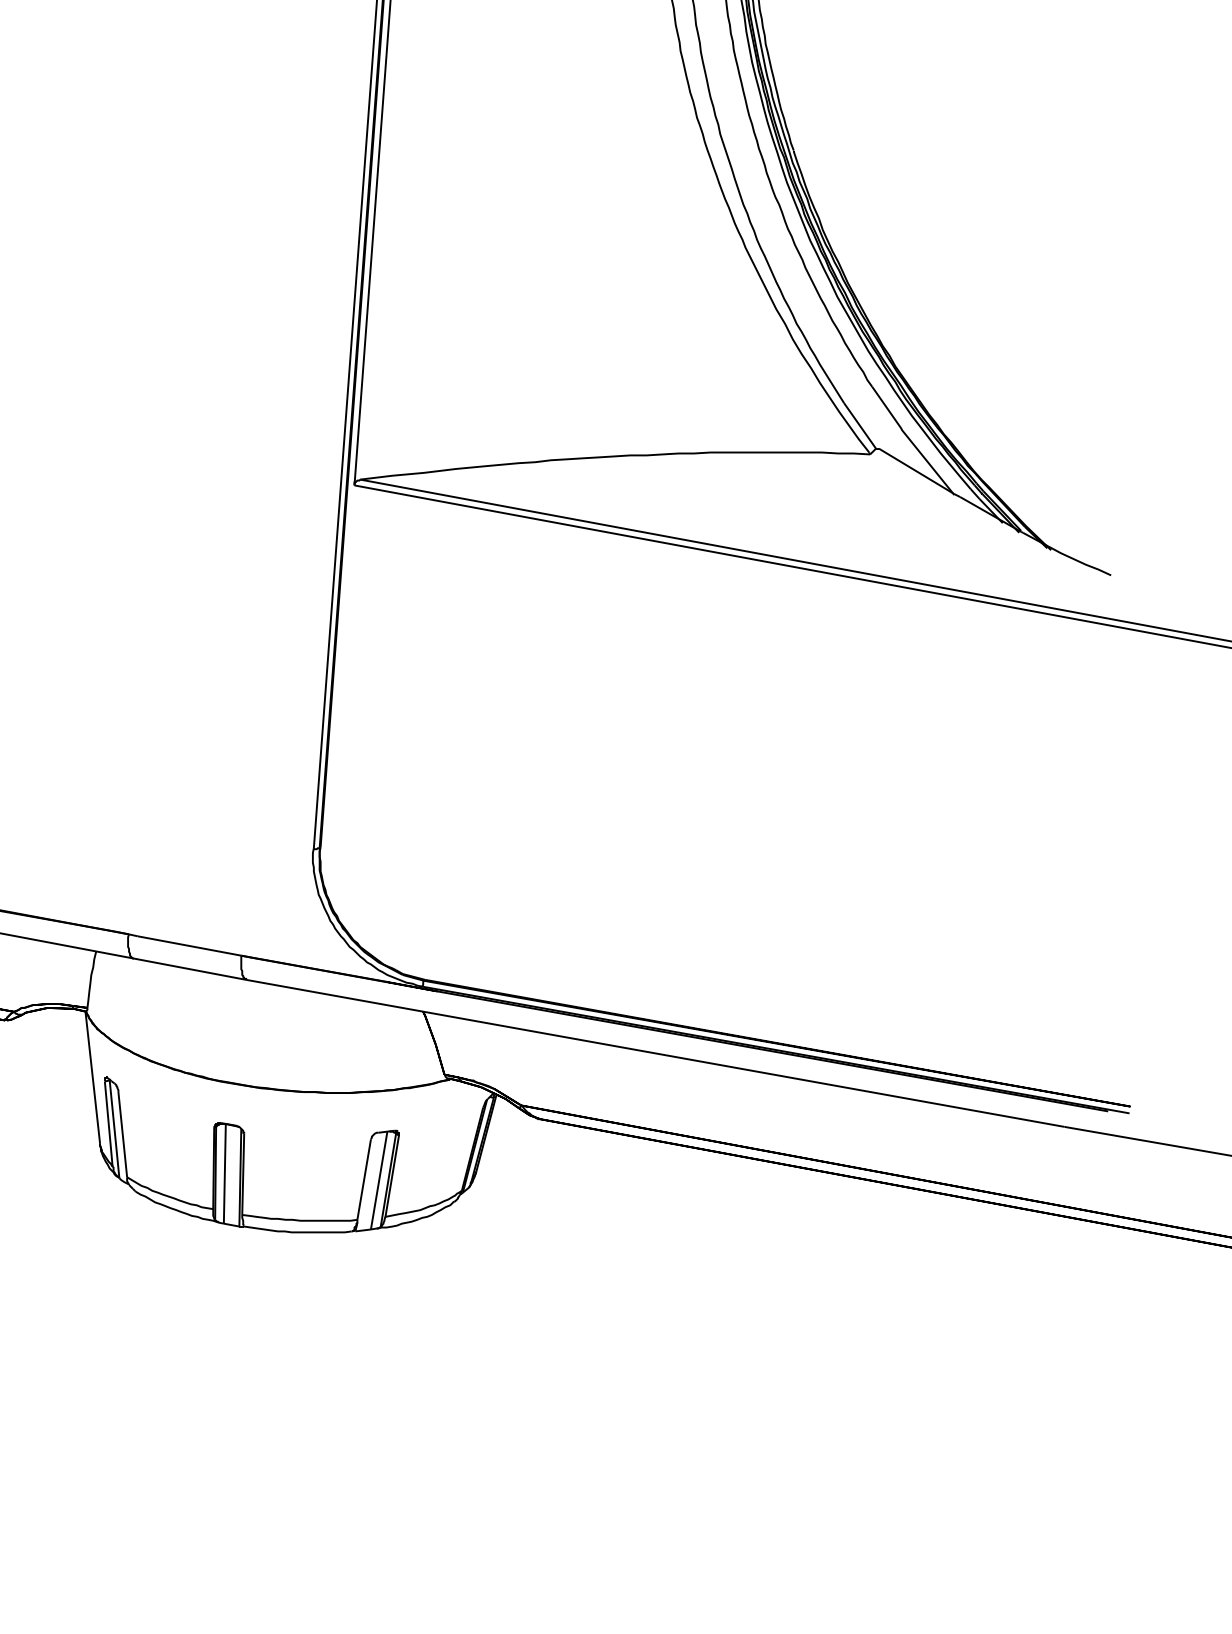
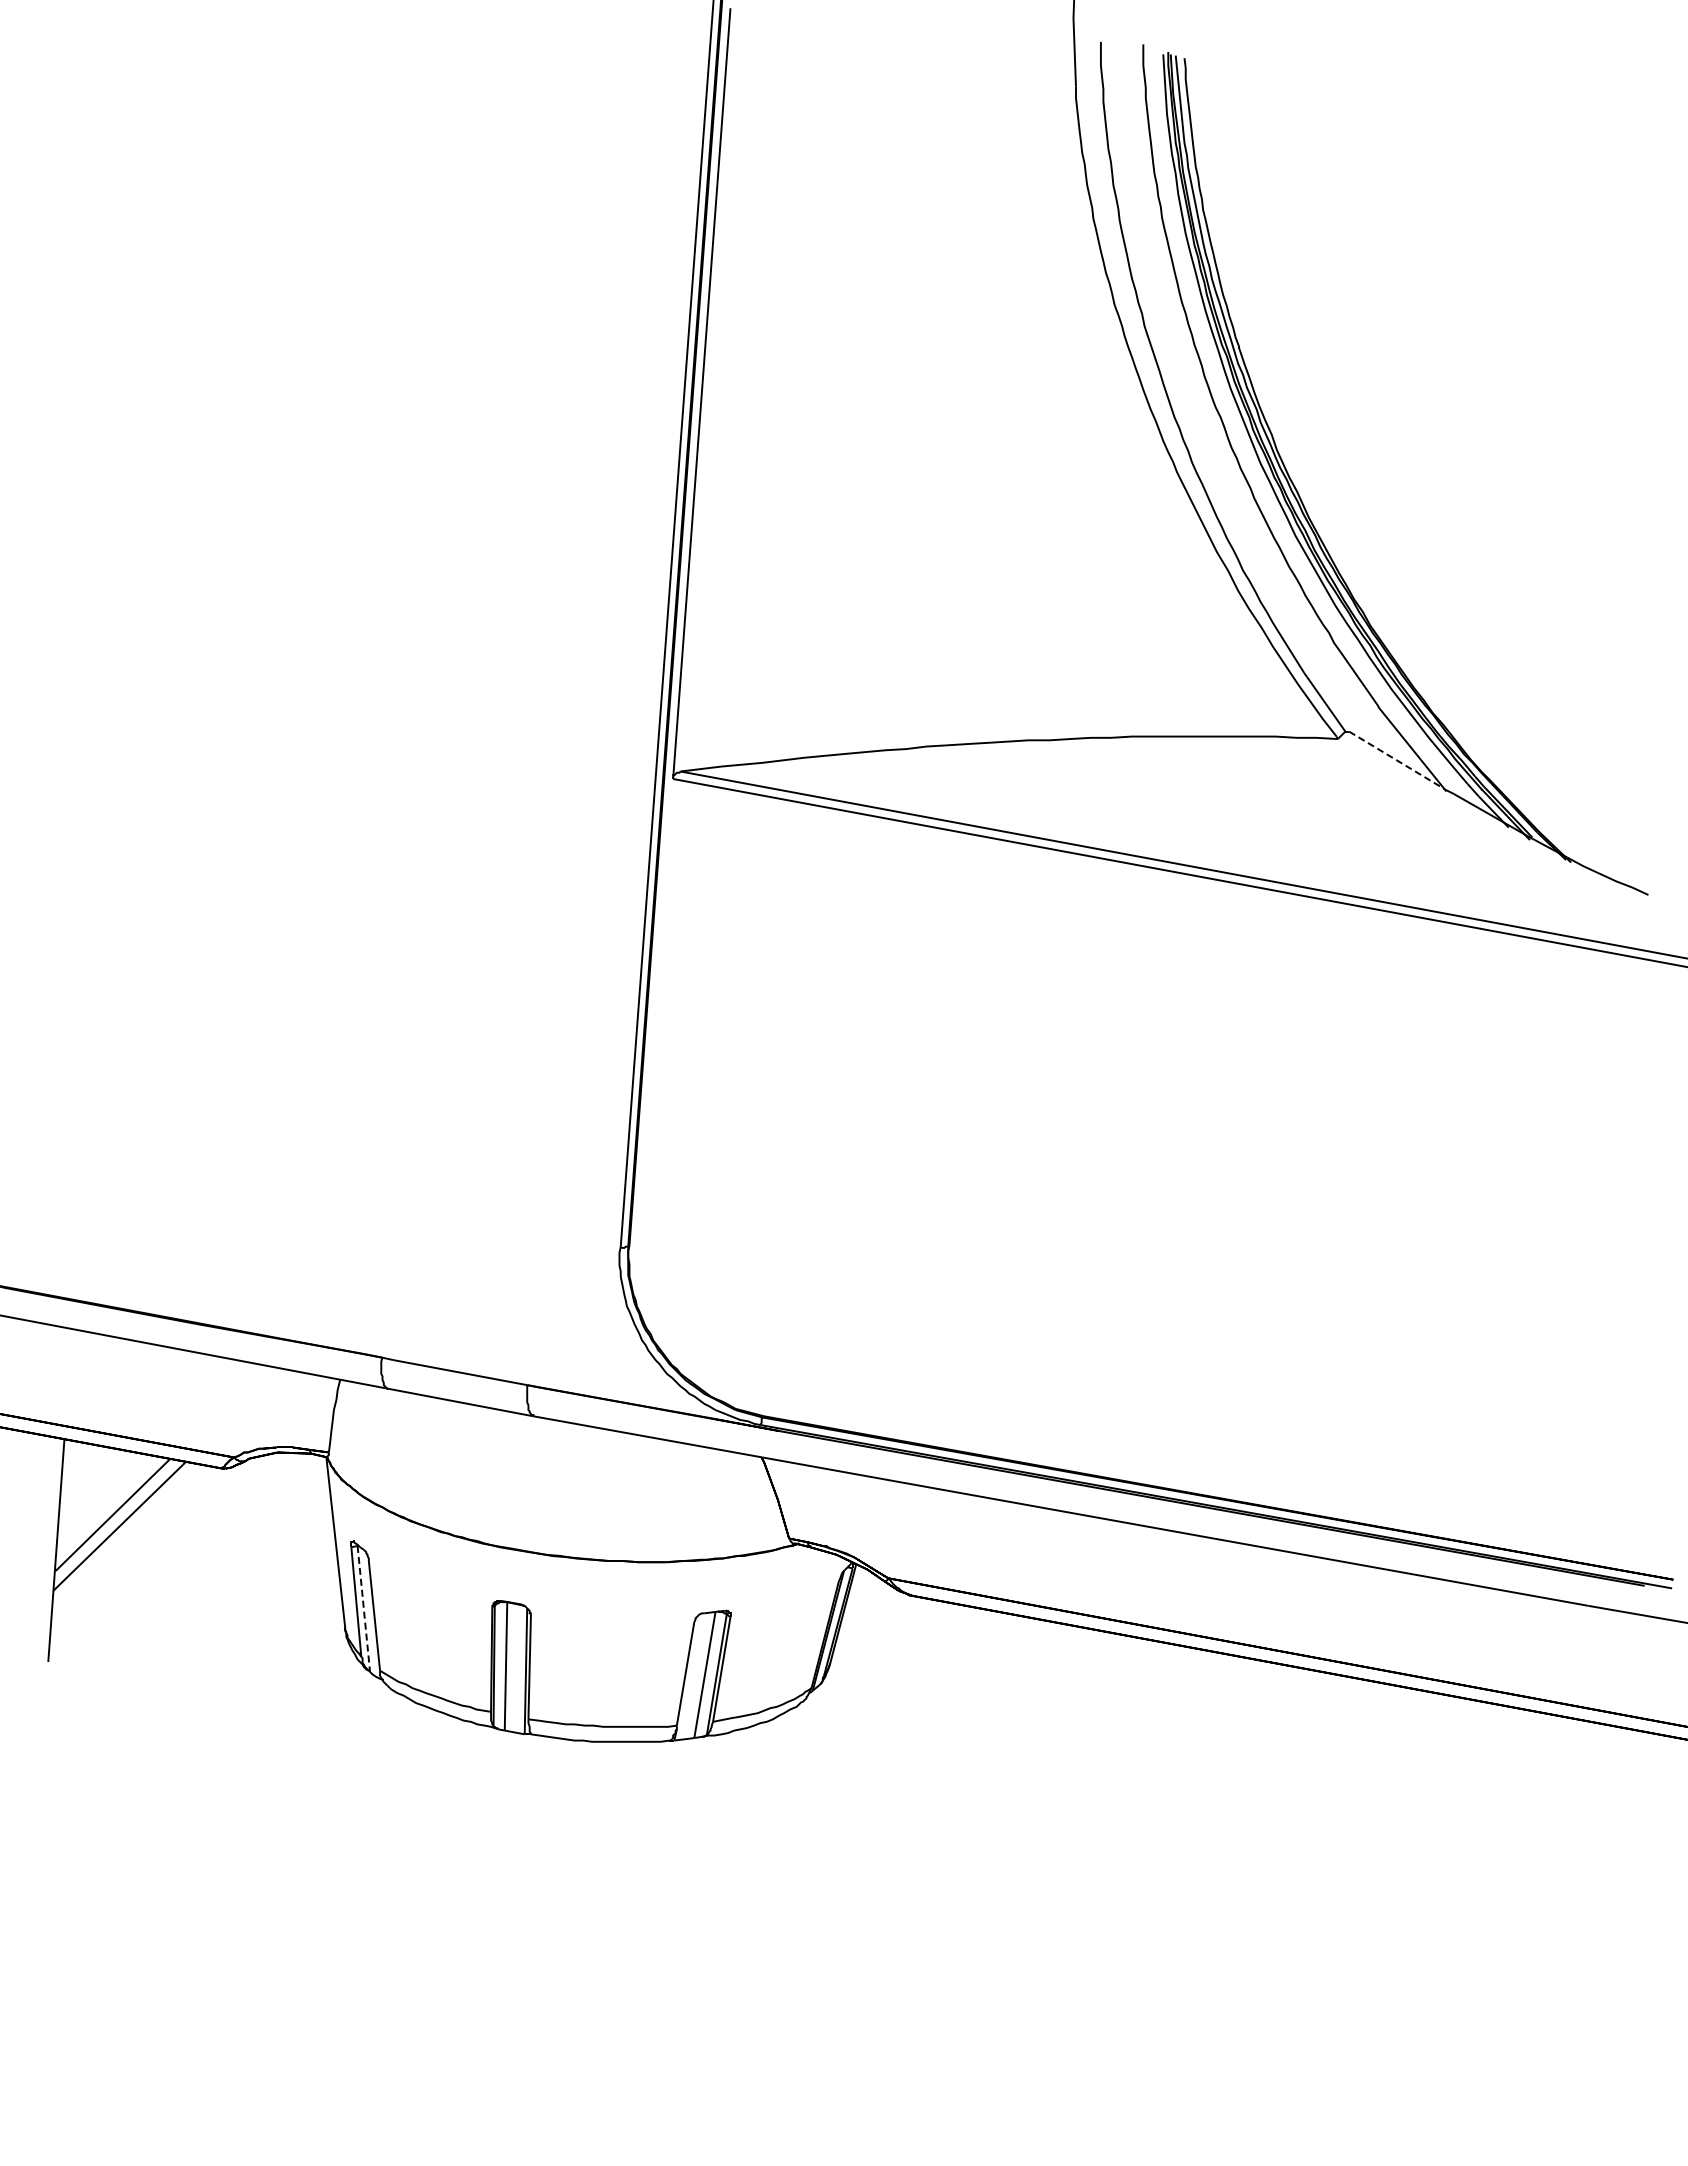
line: (916, 471) -> (1397, 760), solid -> dashed
line: (114, 1129) -> (363, 1609), solid -> dashed

